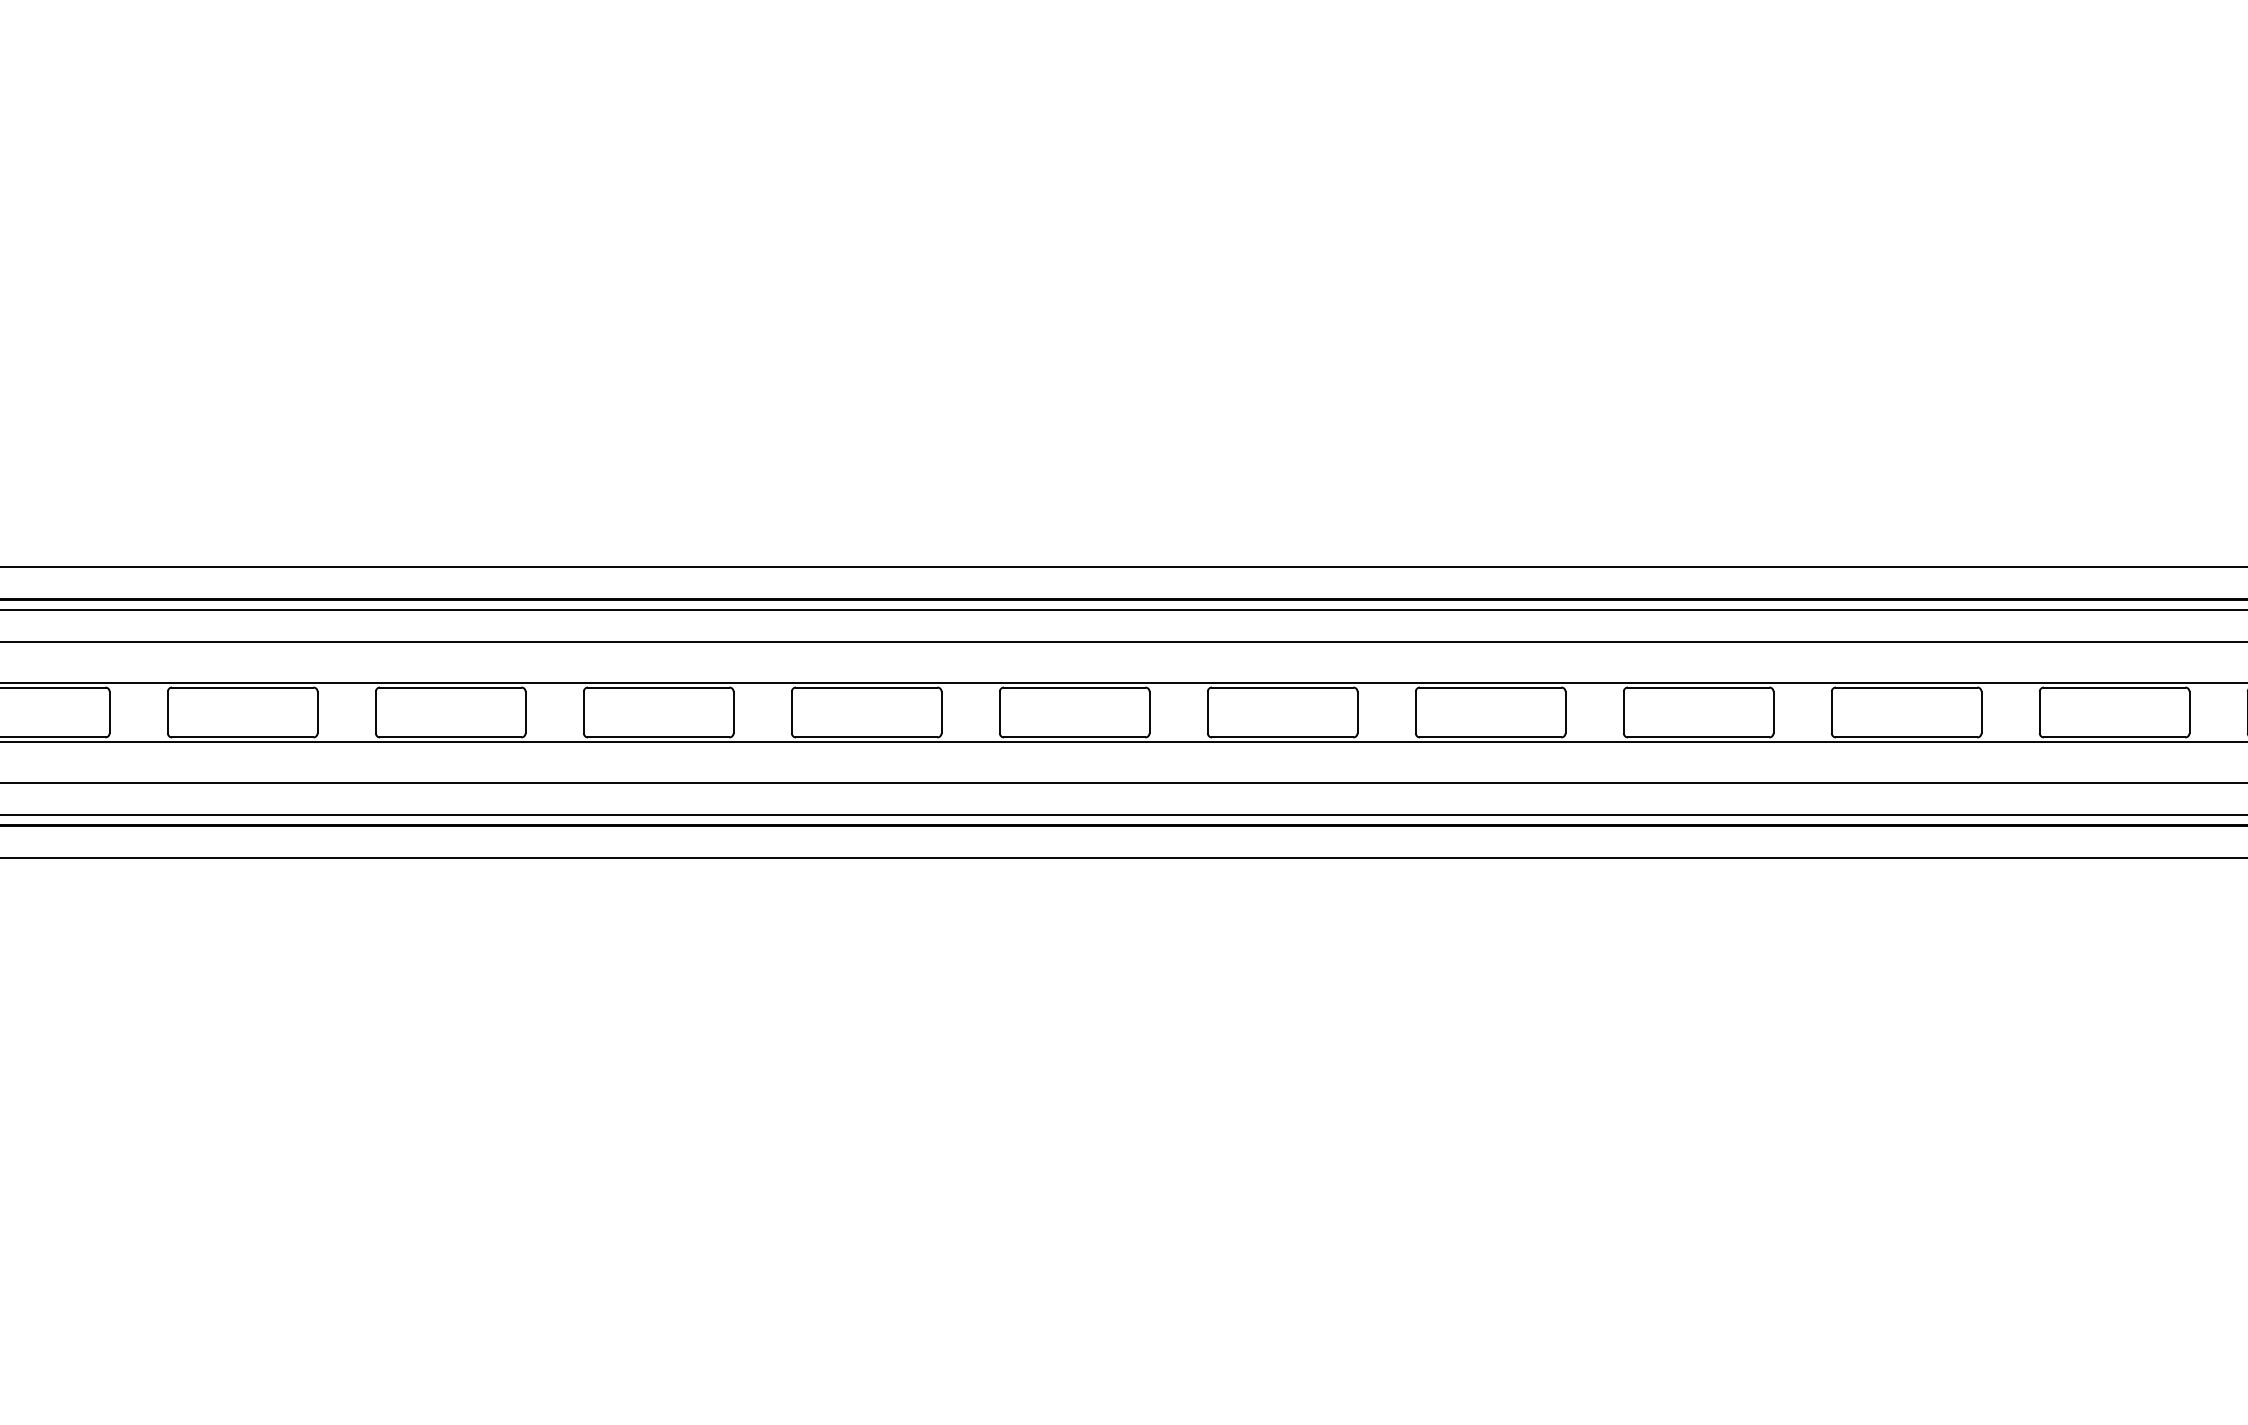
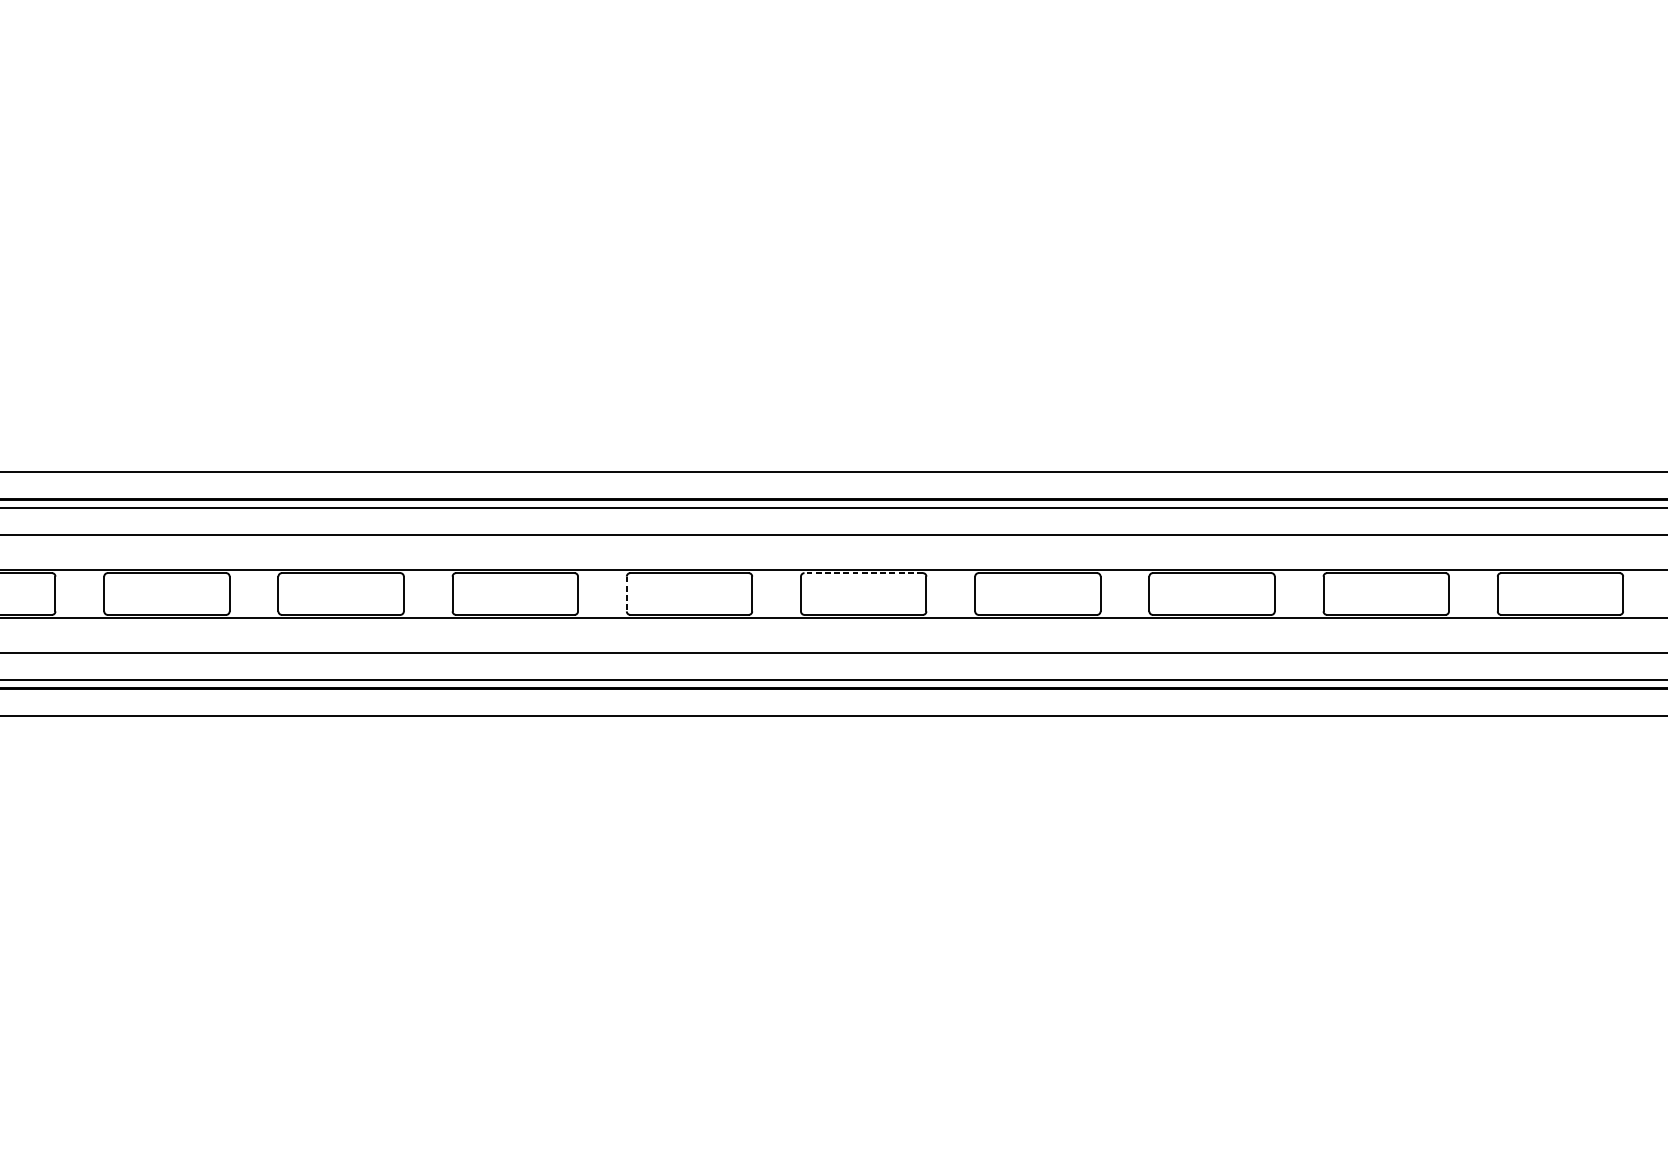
line: (866, 687) -> (863, 573), solid -> dashed
line: (583, 712) -> (626, 594), solid -> dashed

